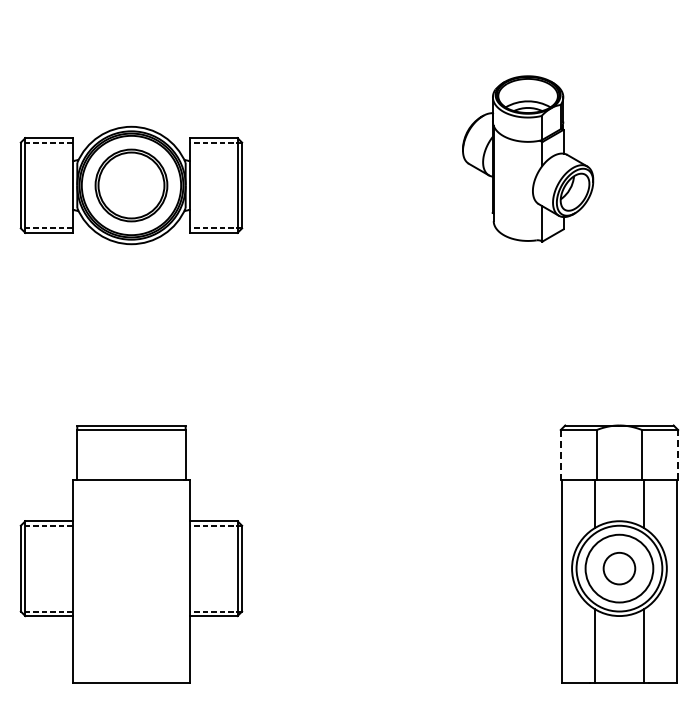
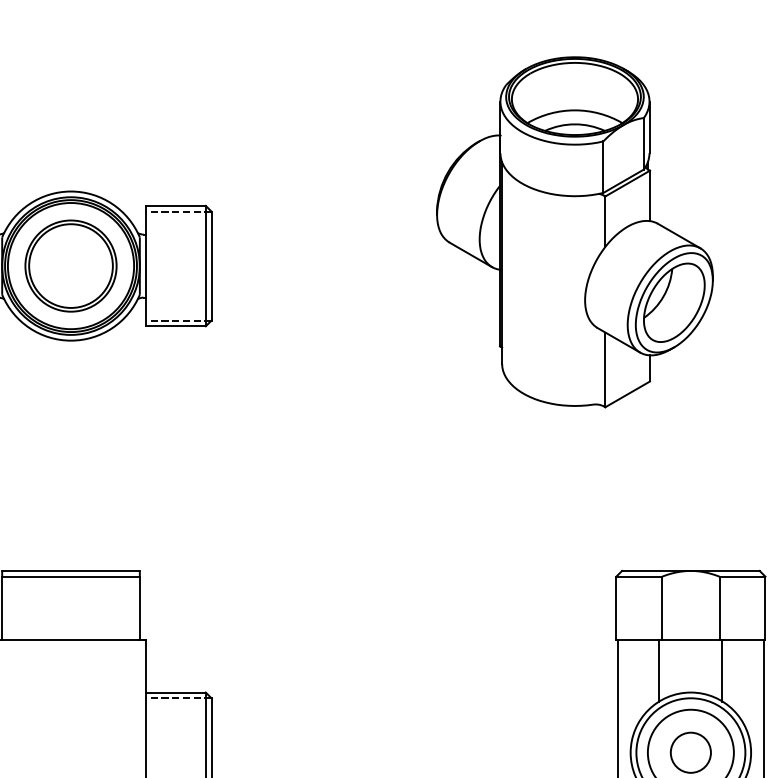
part: (527, 158) -> (574, 231), size x1.67
line: (560, 454) -> (615, 607), dashed -> solid
line: (678, 454) -> (765, 607), dashed -> solid

